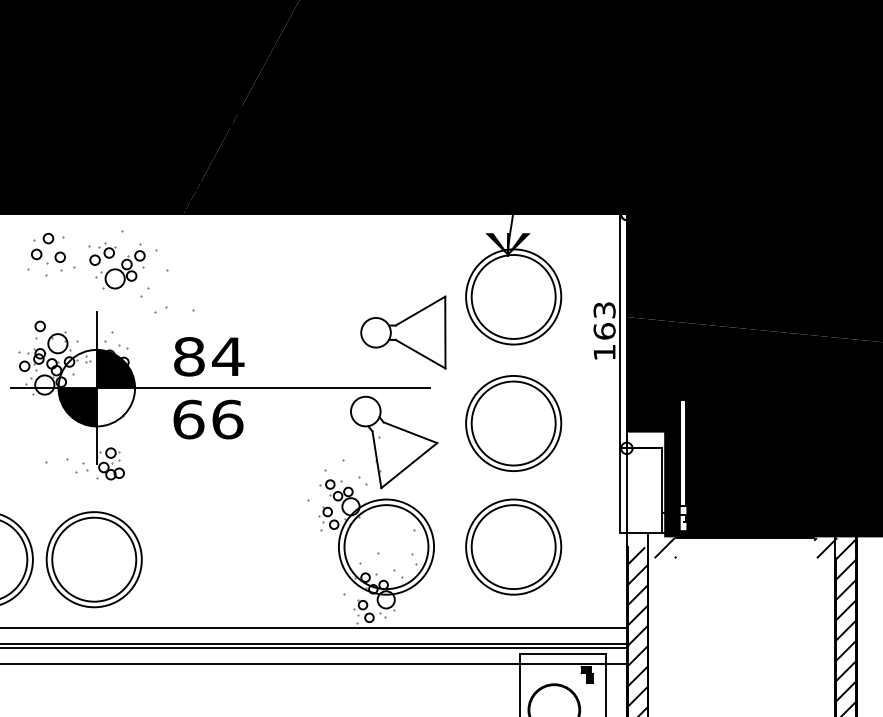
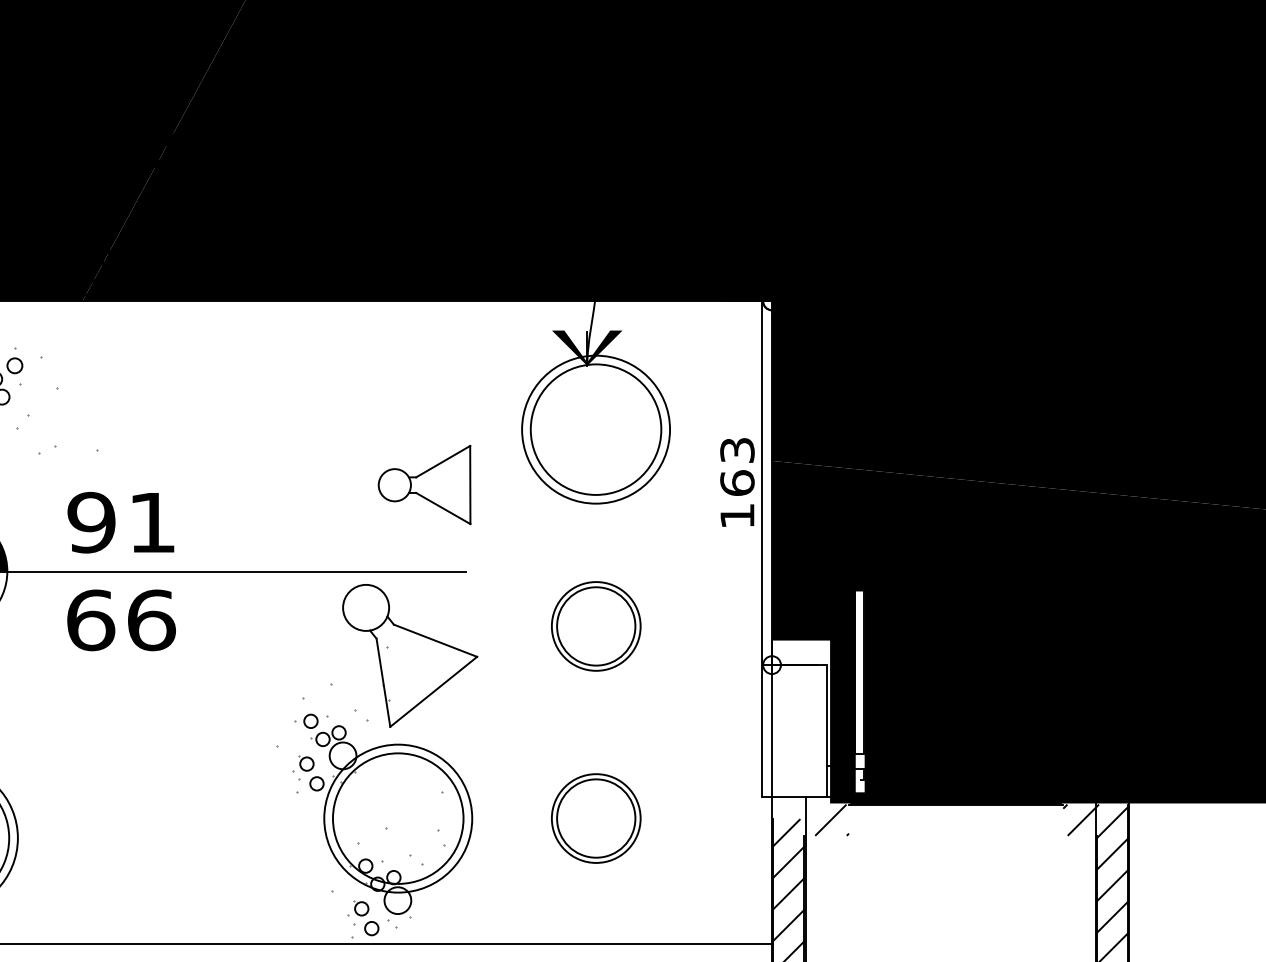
part: (403, 332) -> (424, 484), size x0.7
text: (208, 356) -> (121, 522), 84 -> 91
part: (513, 423) -> (595, 626), size x0.6
part: (513, 546) -> (595, 817), size x0.6

